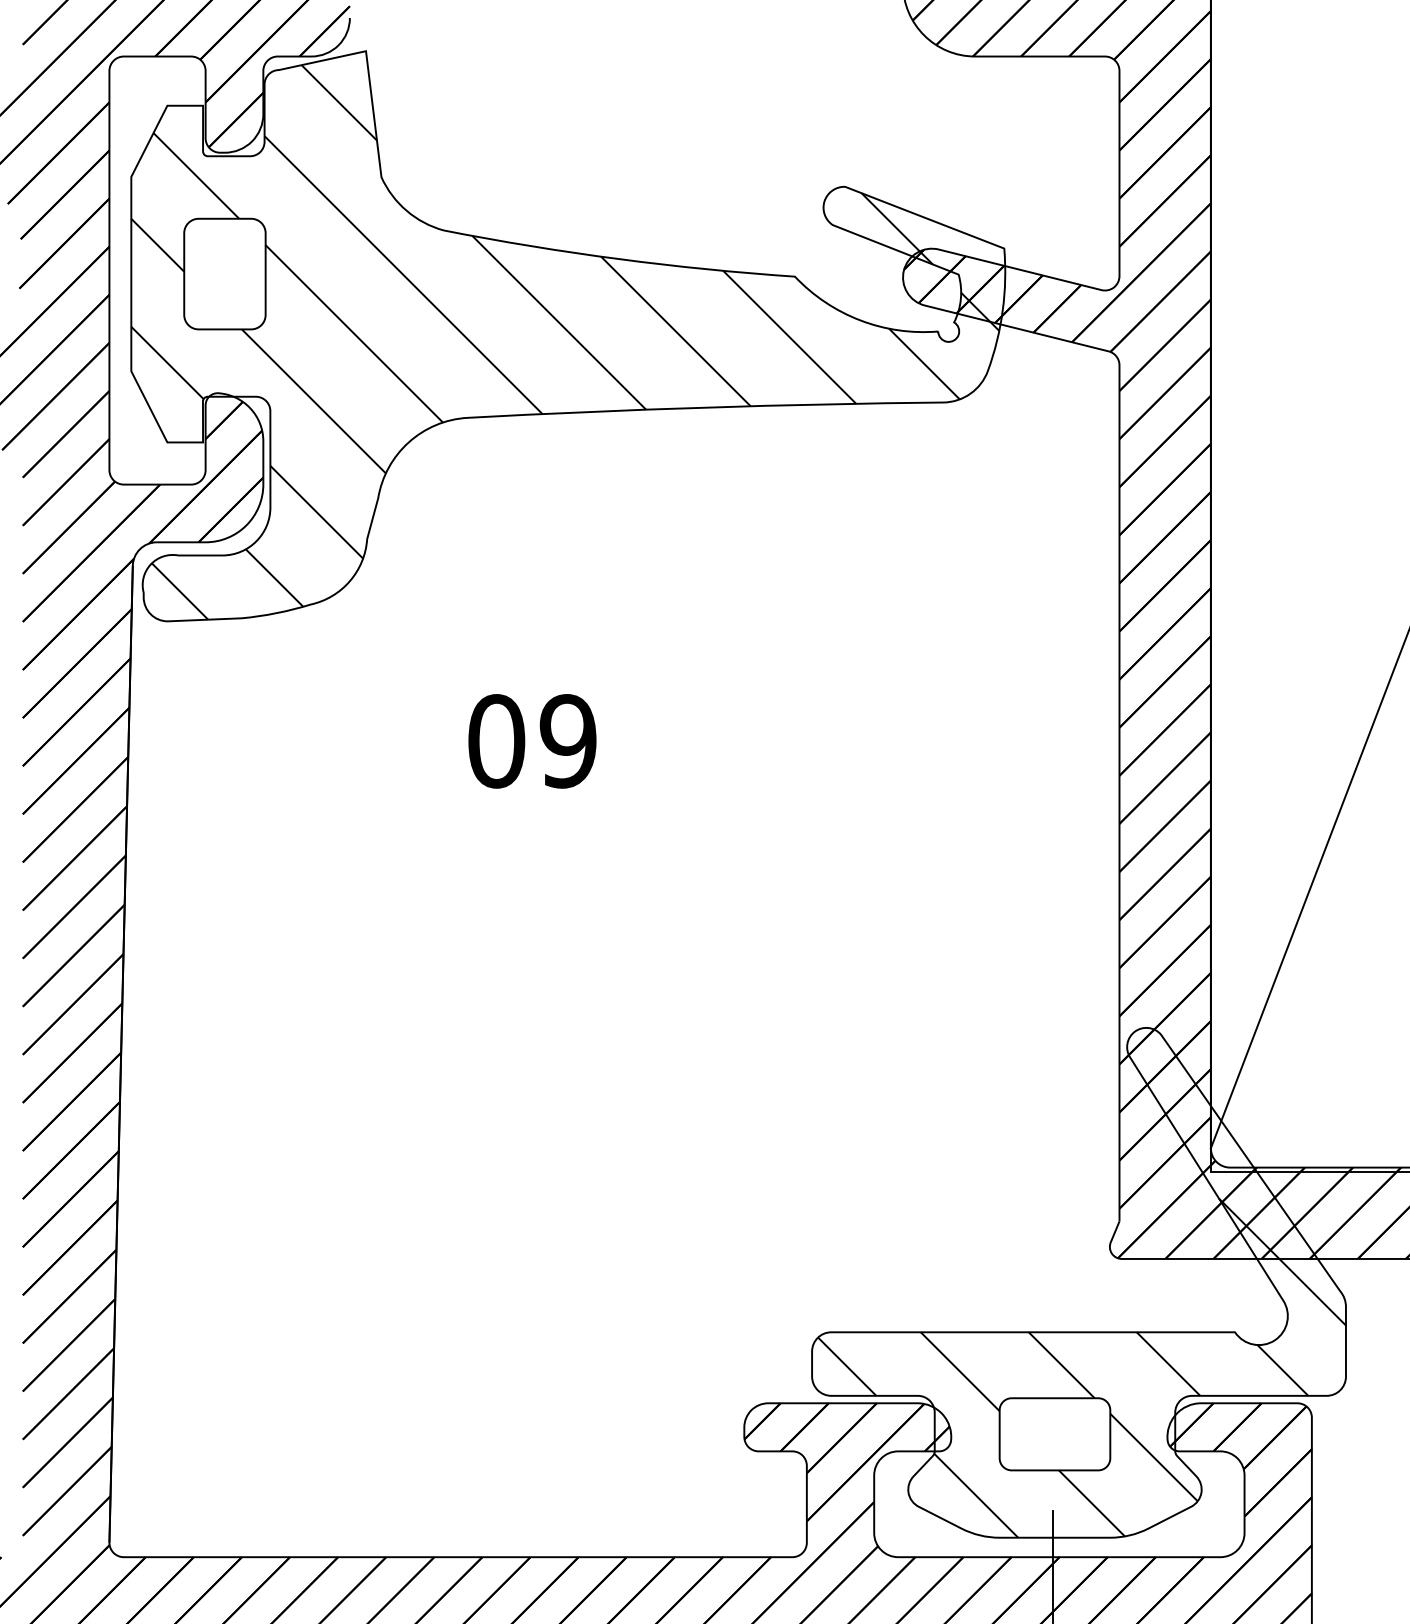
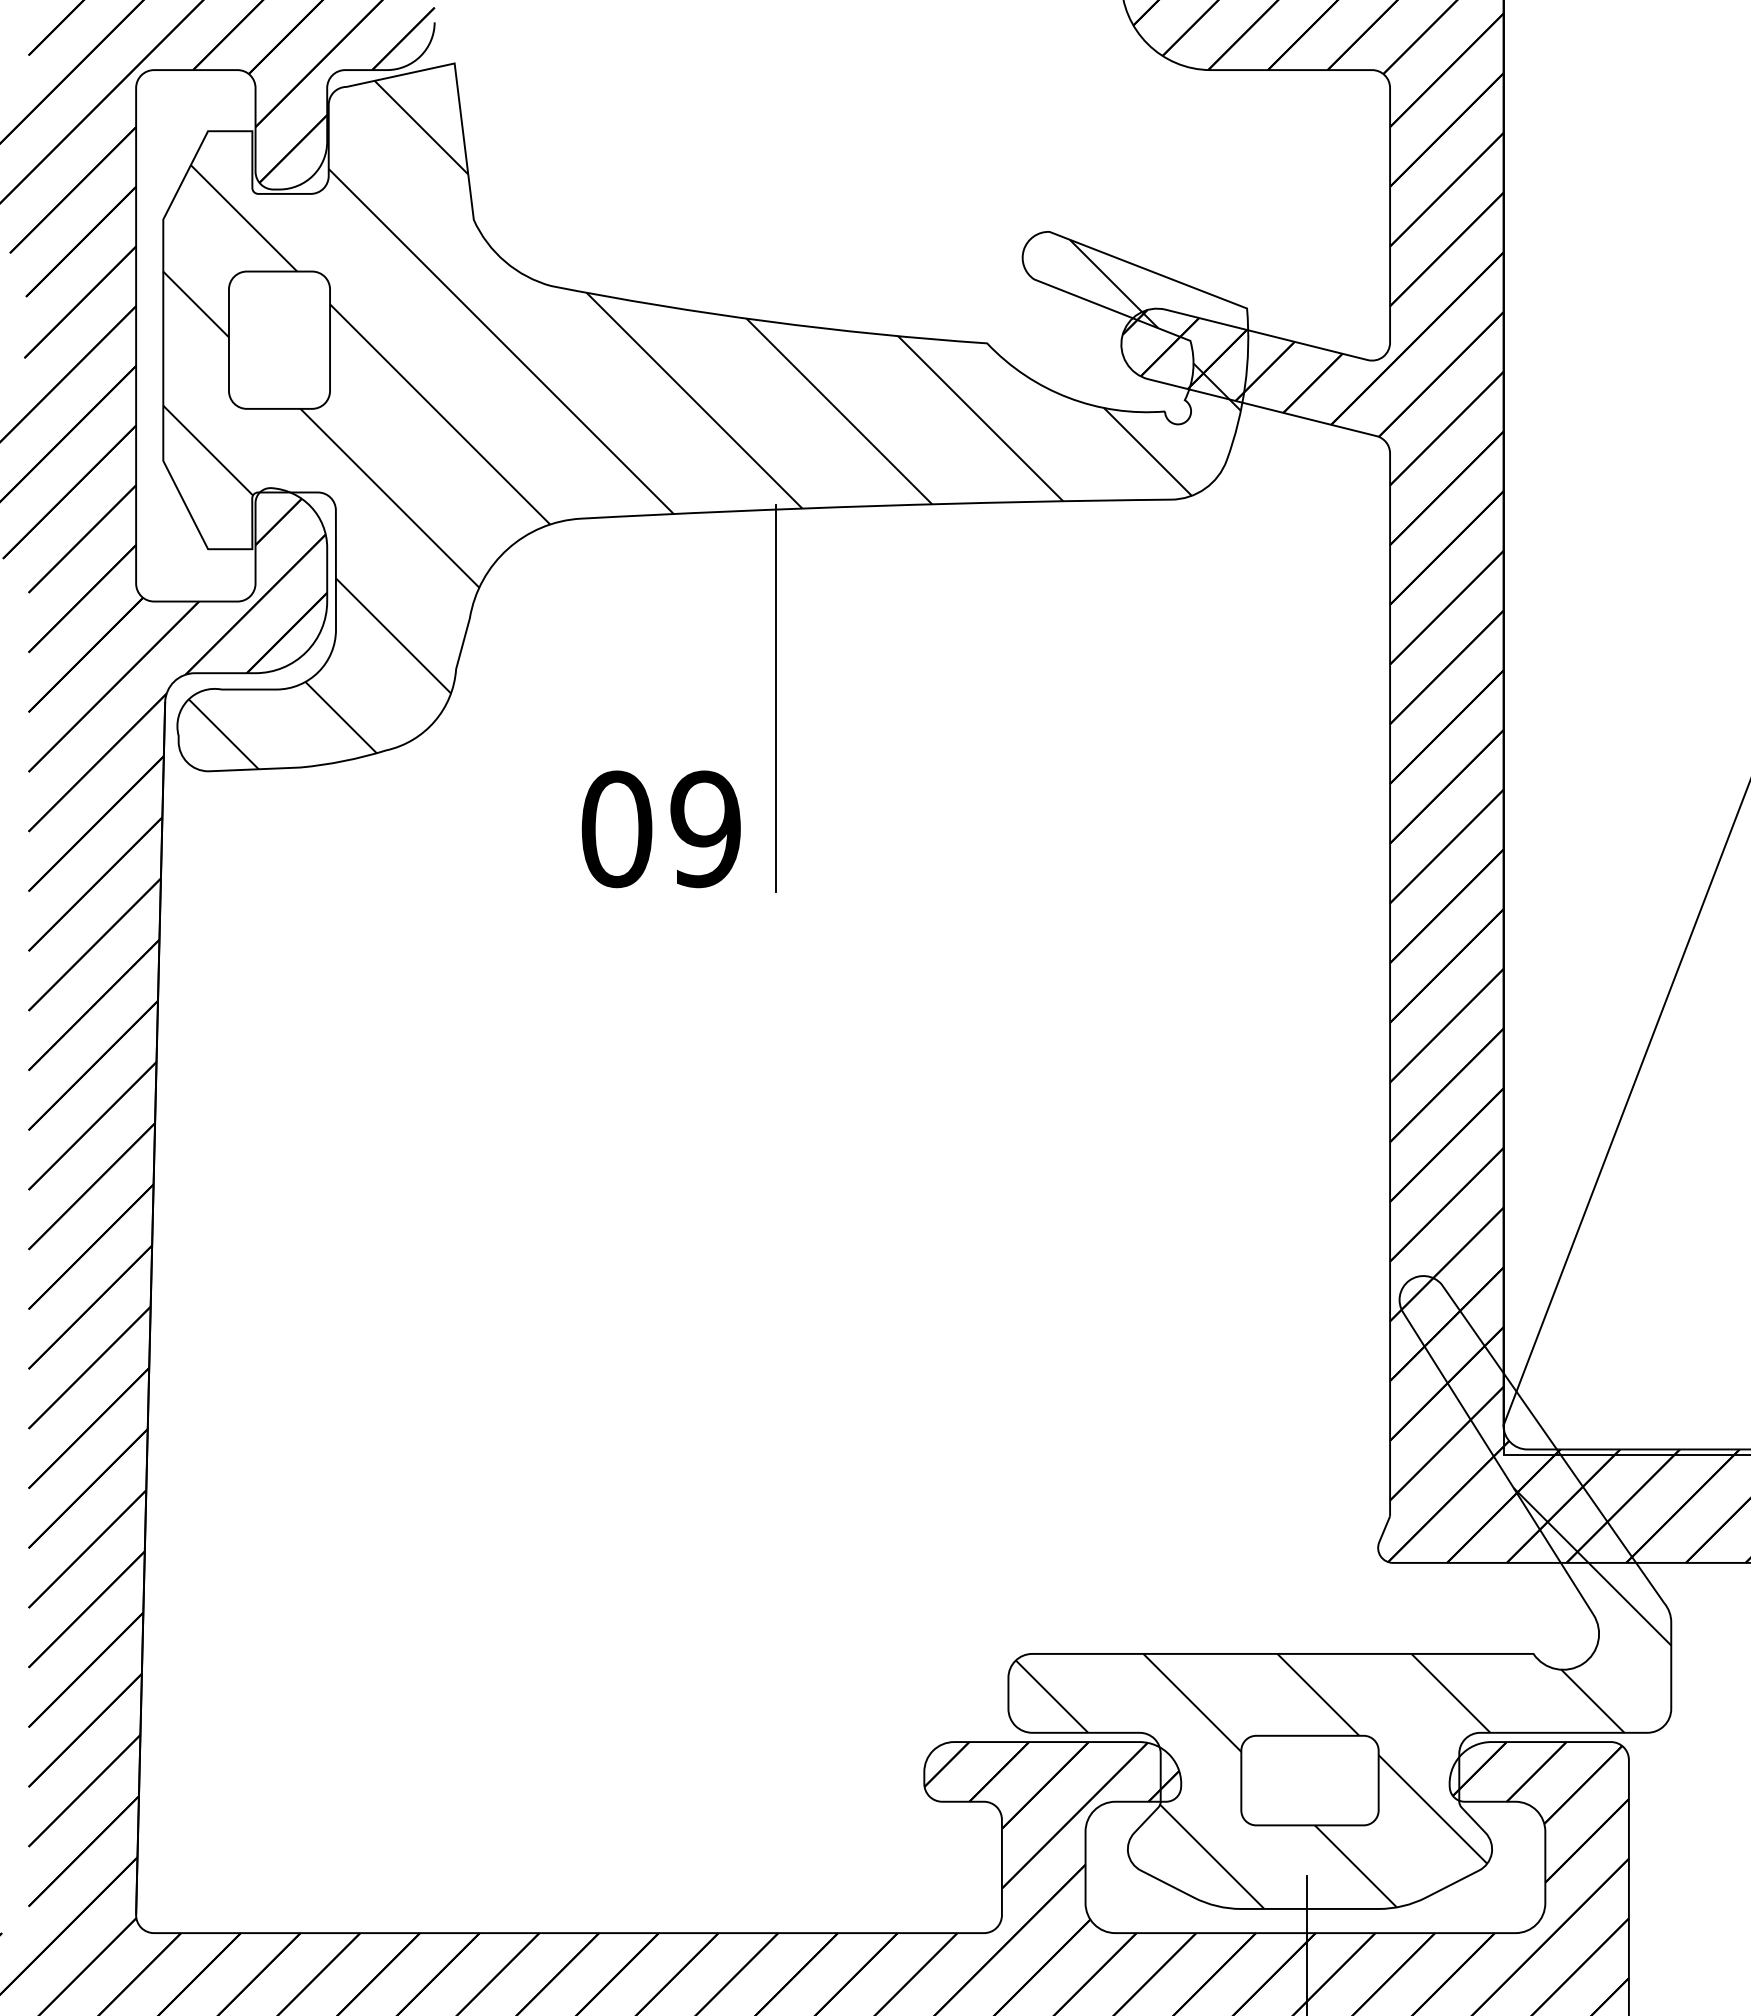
line: (624, 561) -> (775, 697), added
text: (531, 741) -> (660, 829), moved

